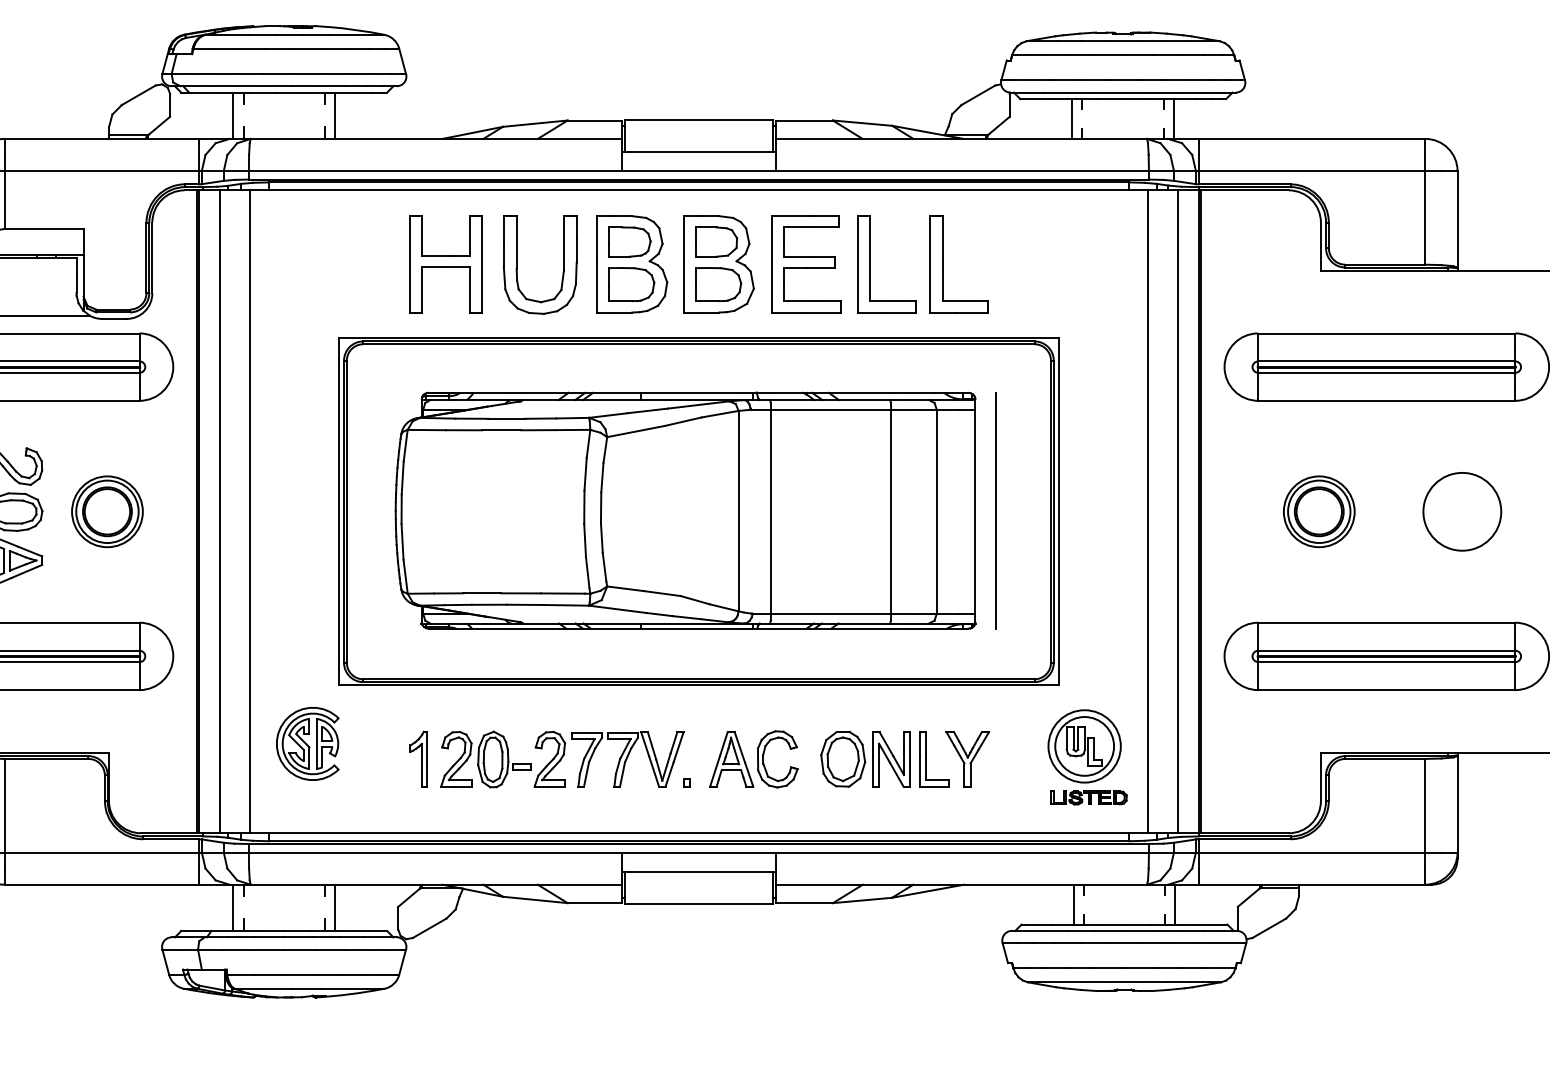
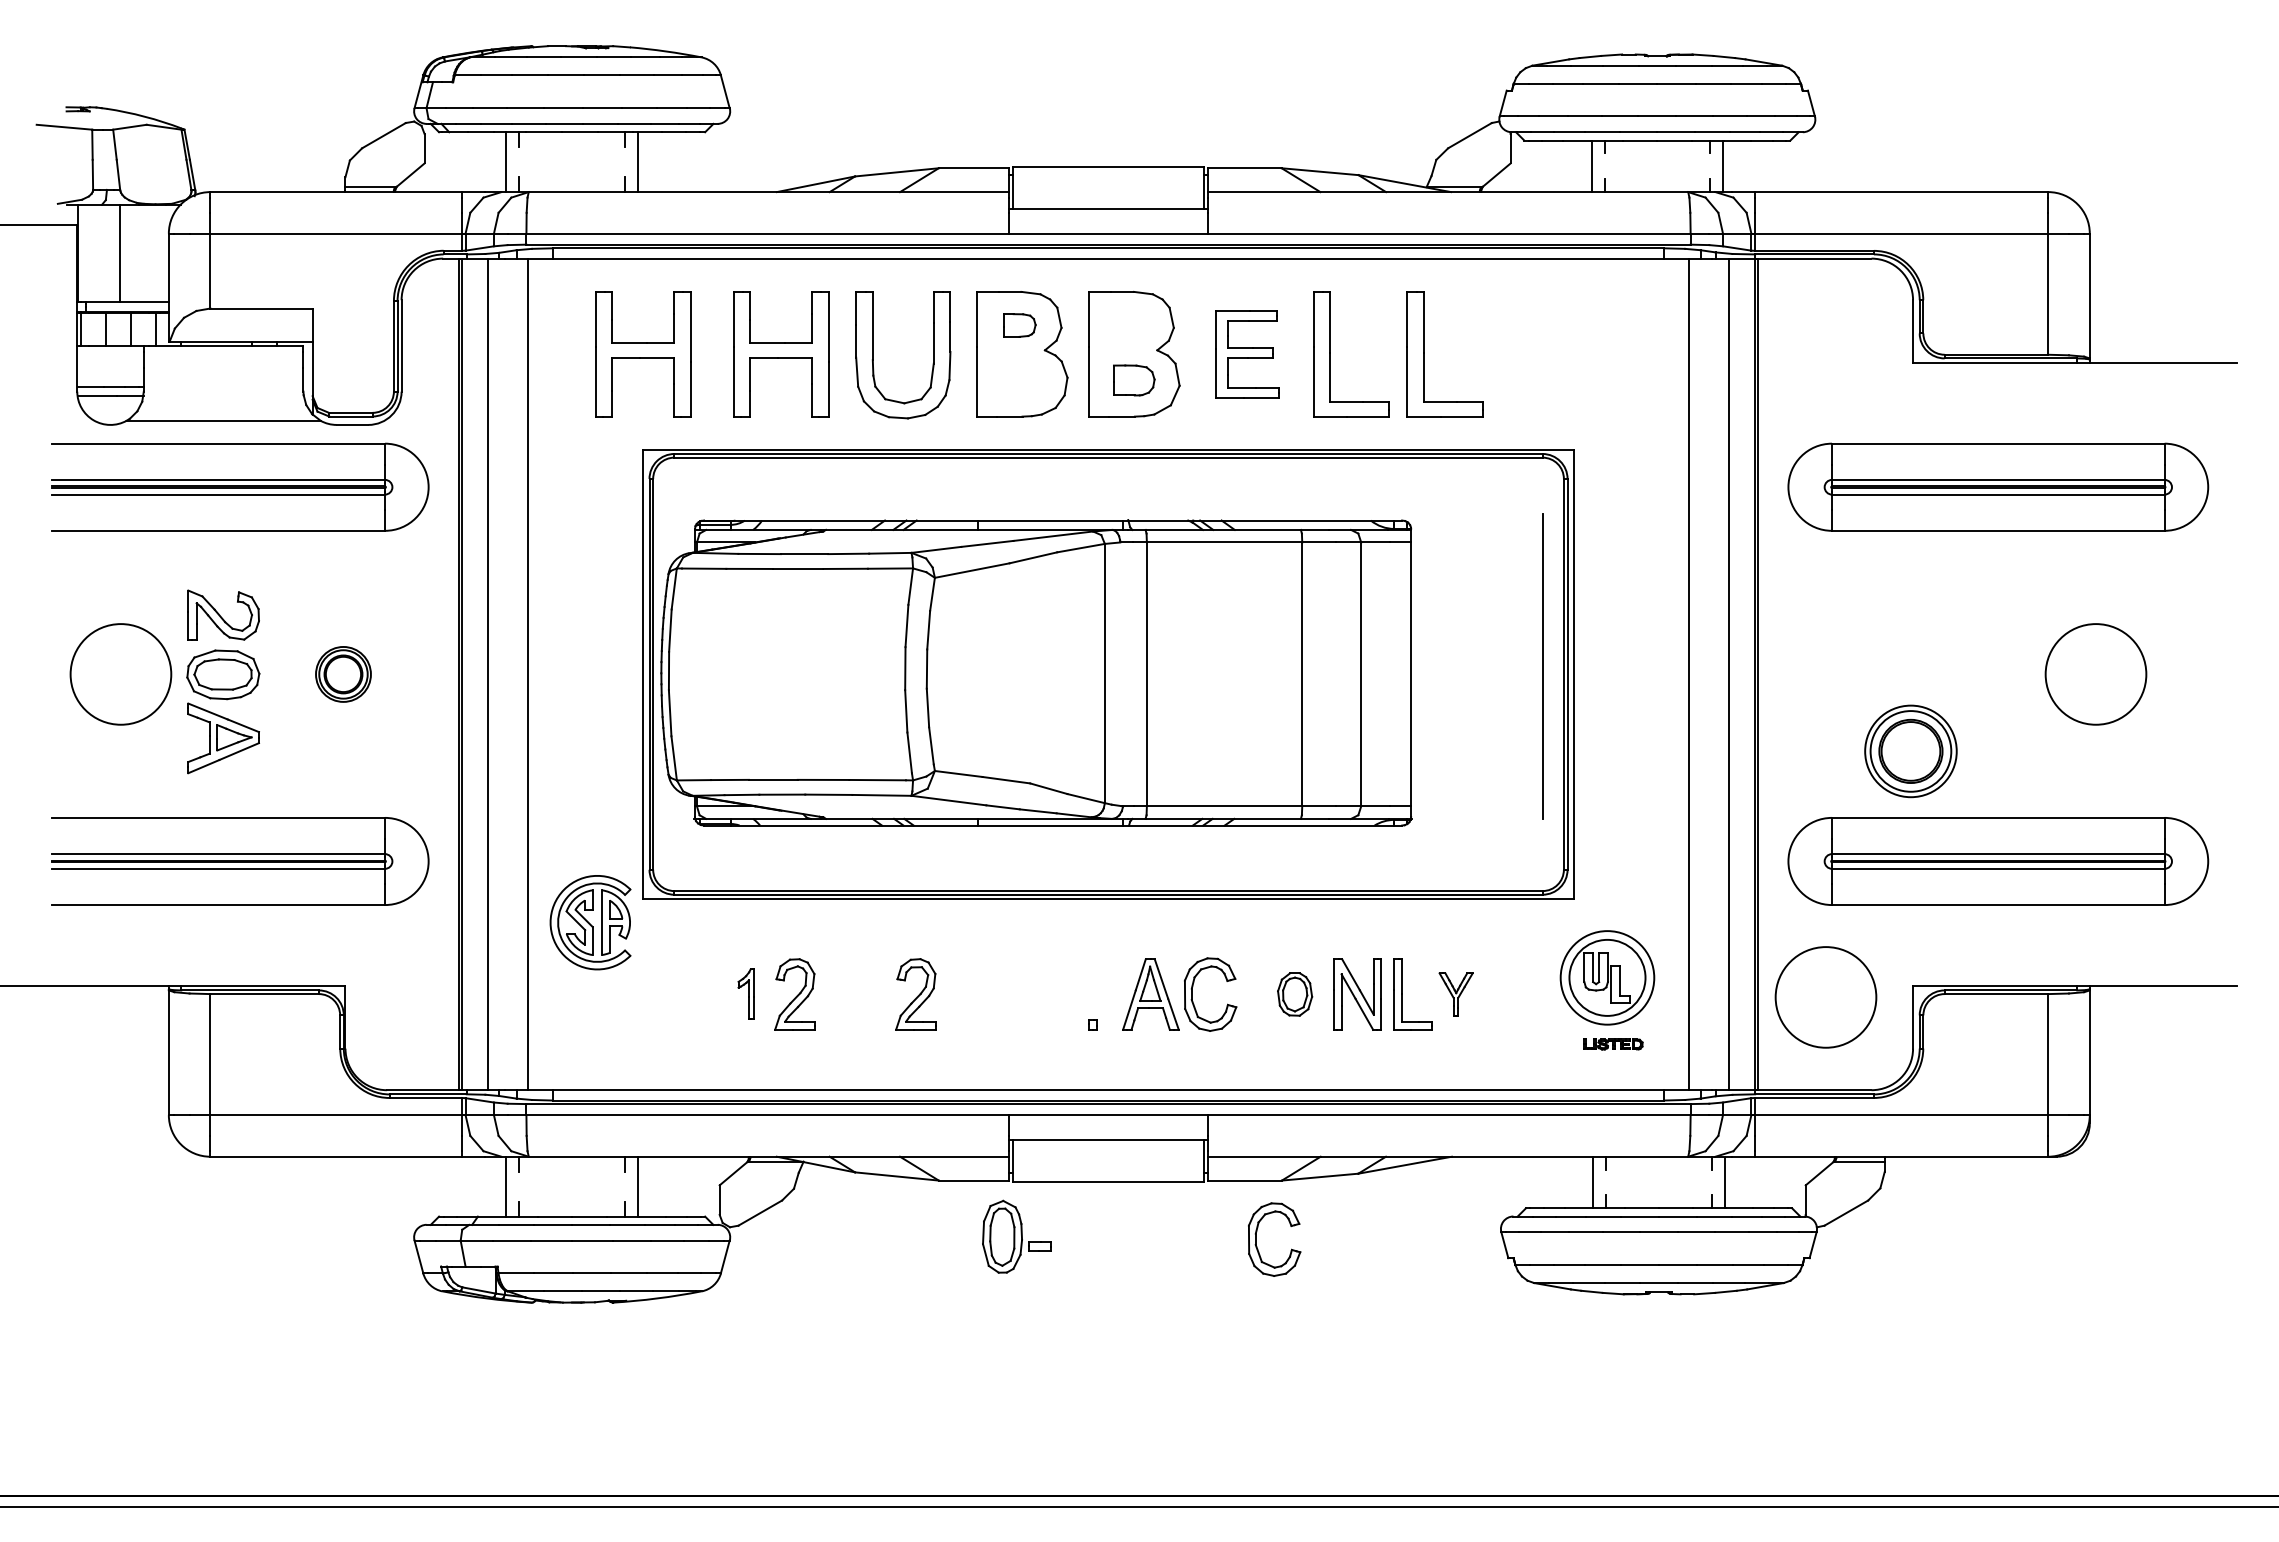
part: (630, 242) -> (1019, 325), size x0.6
part: (716, 242) -> (1131, 325), removed
part: (339, 264) -> (643, 354), added
part: (806, 264) -> (1247, 354), size x0.7
part: (631, 284) -> (1021, 380), removed
part: (718, 284) -> (1134, 380), size x0.7
part: (685, 510) -> (1036, 672), moved
part: (107, 511) -> (343, 674), size x0.6
line: (995, 511) -> (1542, 666), moved
part: (1318, 511) -> (1910, 751), moved
part: (307, 743) -> (590, 922), moved
part: (418, 758) -> (745, 993), size x0.7
part: (504, 759) -> (1016, 1236), moved
part: (627, 759) -> (1016, 994), removed
part: (842, 759) -> (1294, 994), size x0.6
part: (967, 759) -> (1455, 994), size x0.6
circle: (1253, 761) -> (1825, 997), added
part: (1089, 797) -> (1613, 1044), size x0.6
part: (813, 948) -> (1256, 1239), added

